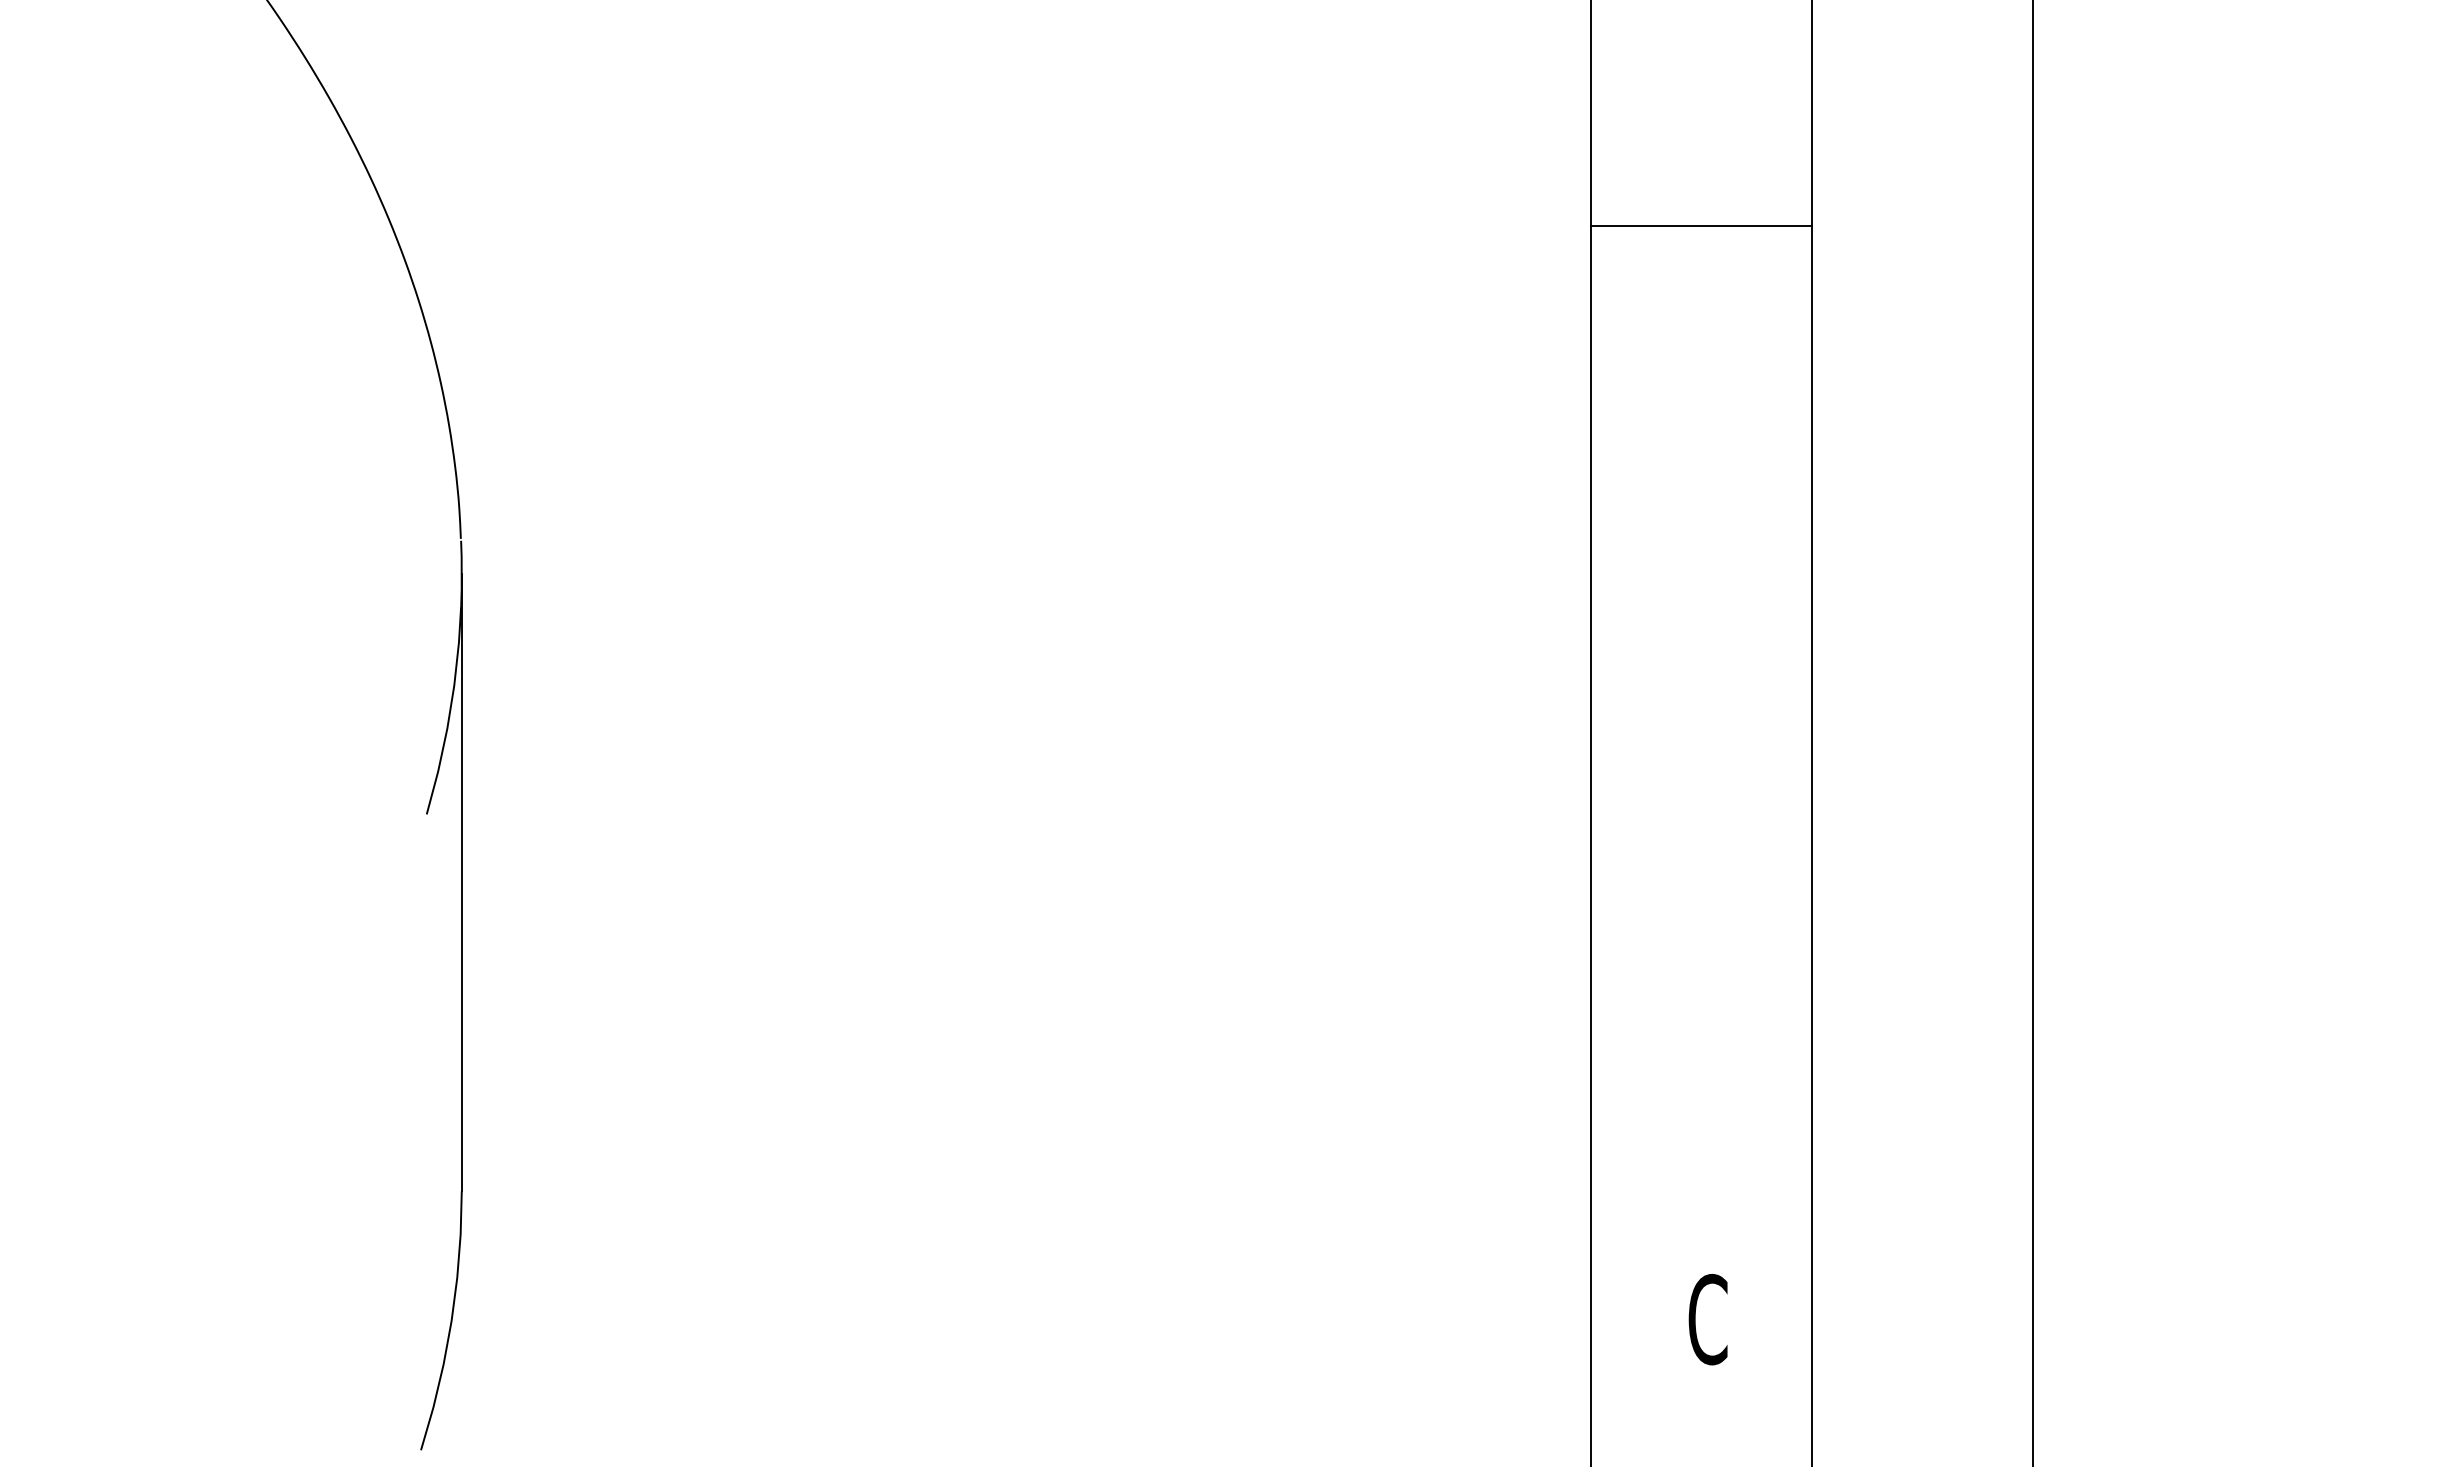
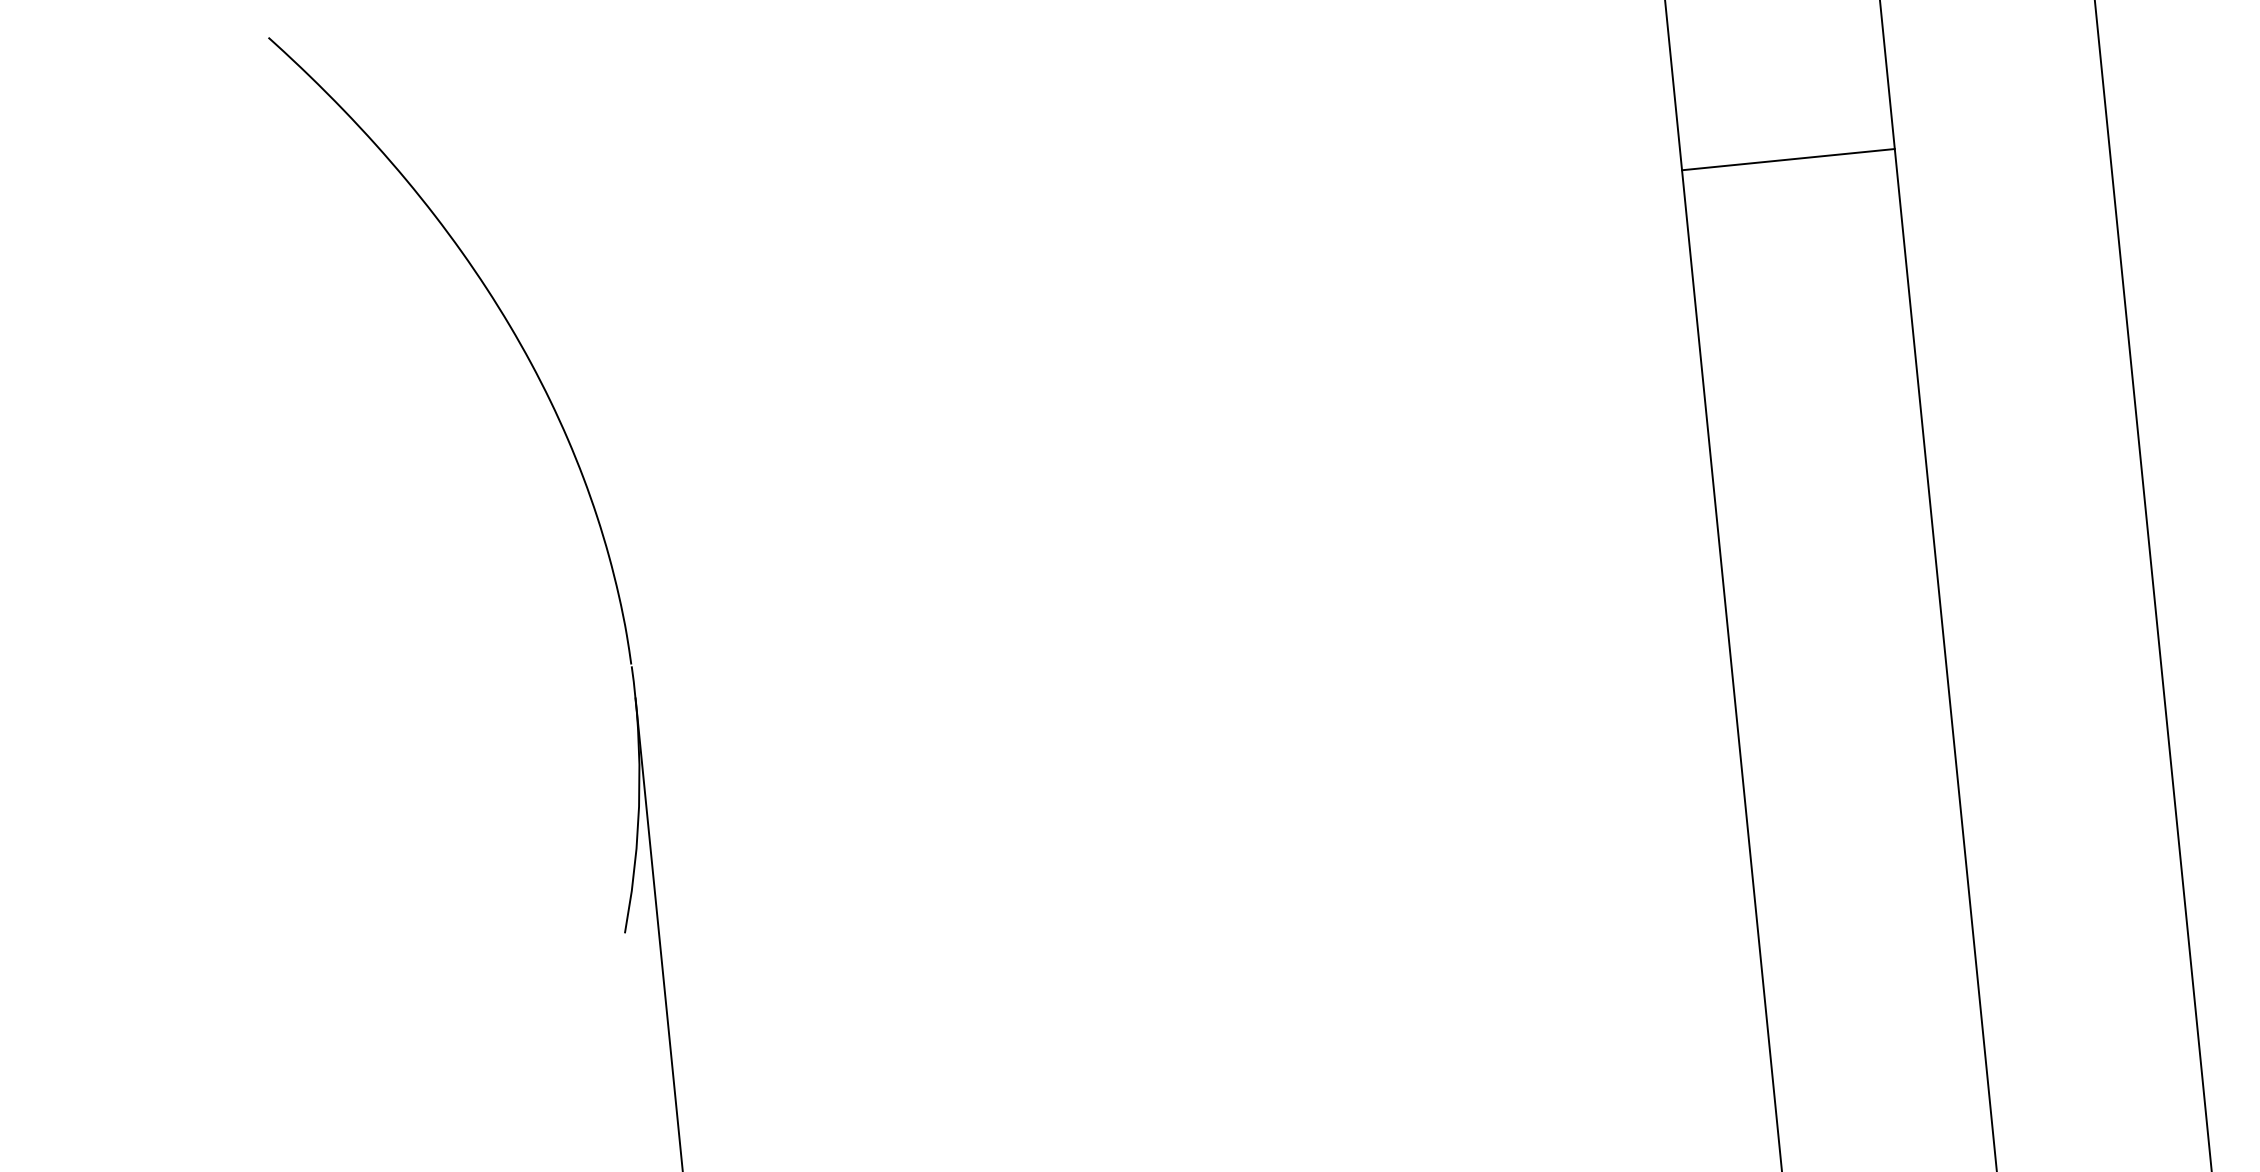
line: (1701, 225) -> (1788, 159), moved

